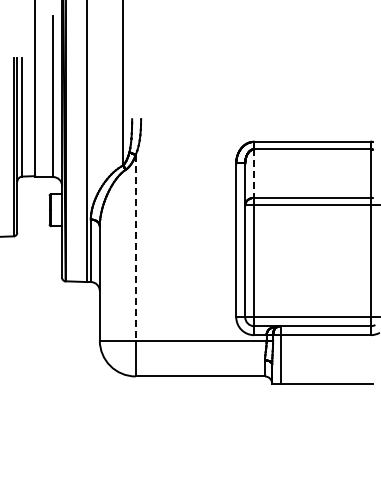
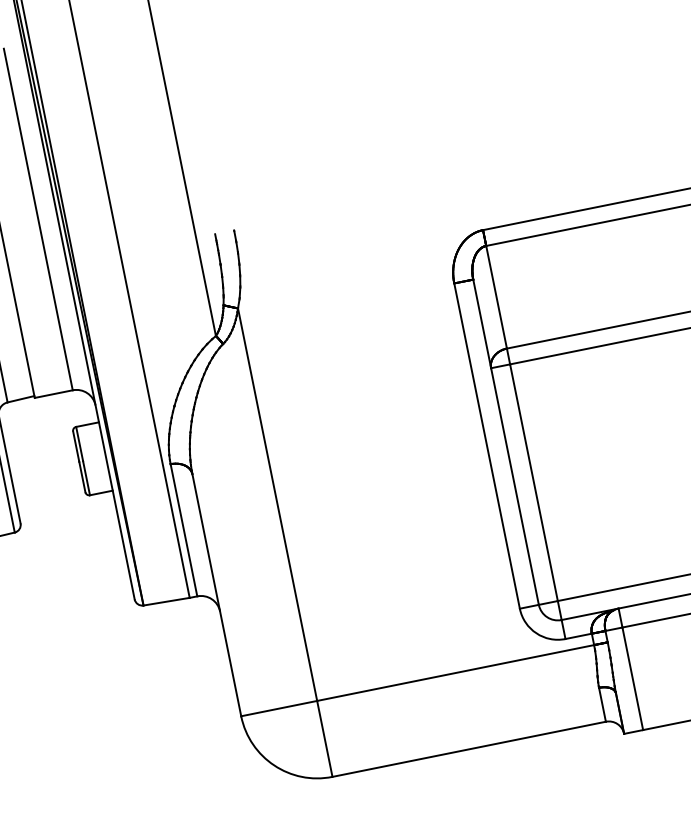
line: (254, 174) -> (497, 299), dashed -> solid
line: (135, 247) -> (276, 504), dashed -> solid

